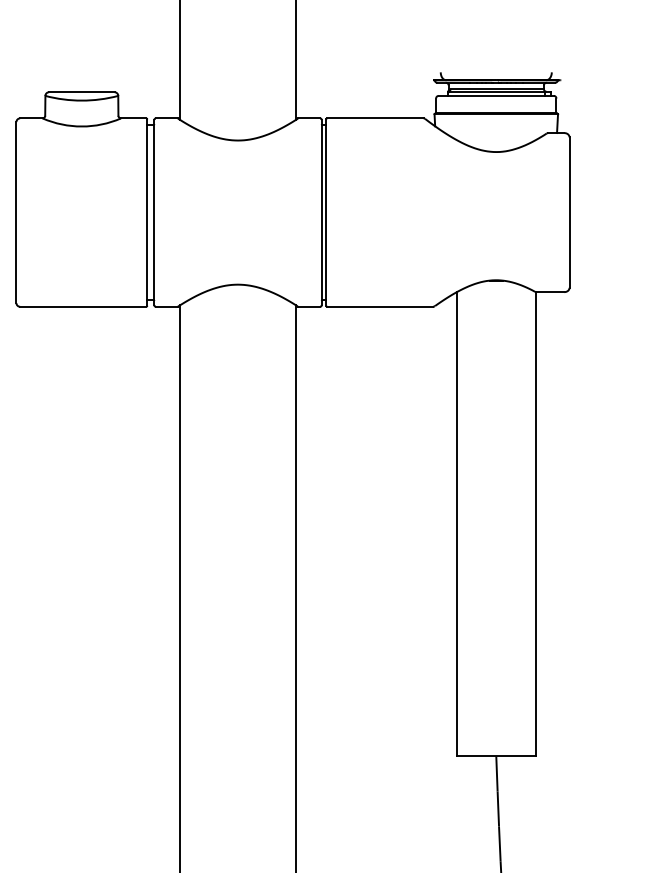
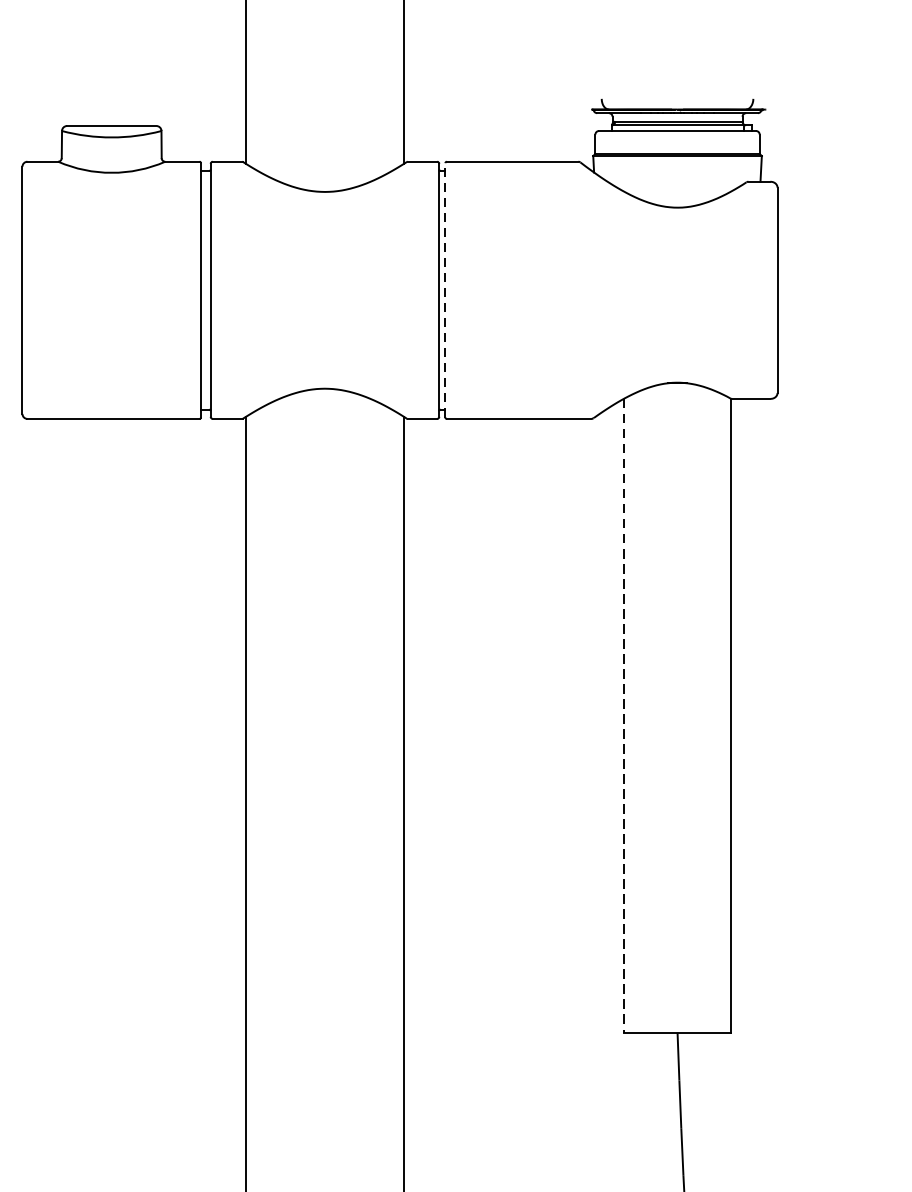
line: (326, 212) -> (445, 290), solid -> dashed
line: (457, 524) -> (624, 716), solid -> dashed

